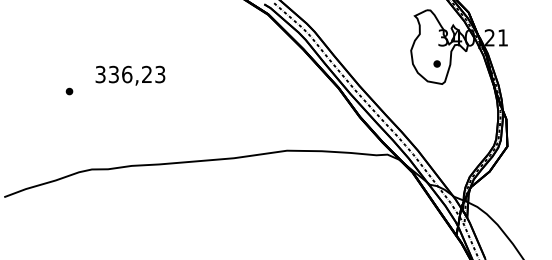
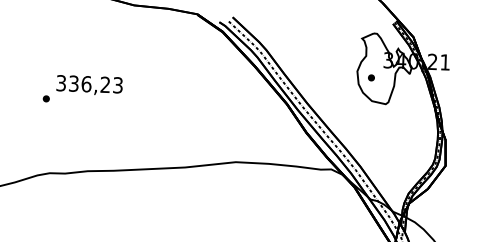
part: (436, 63) -> (370, 77), moved
part: (69, 91) -> (46, 98), moved

